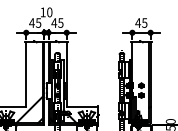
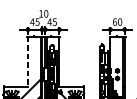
text: (141, 22) -> (117, 21), 45 -> 60
line: (26, 74) -> (28, 62), solid -> dashed

